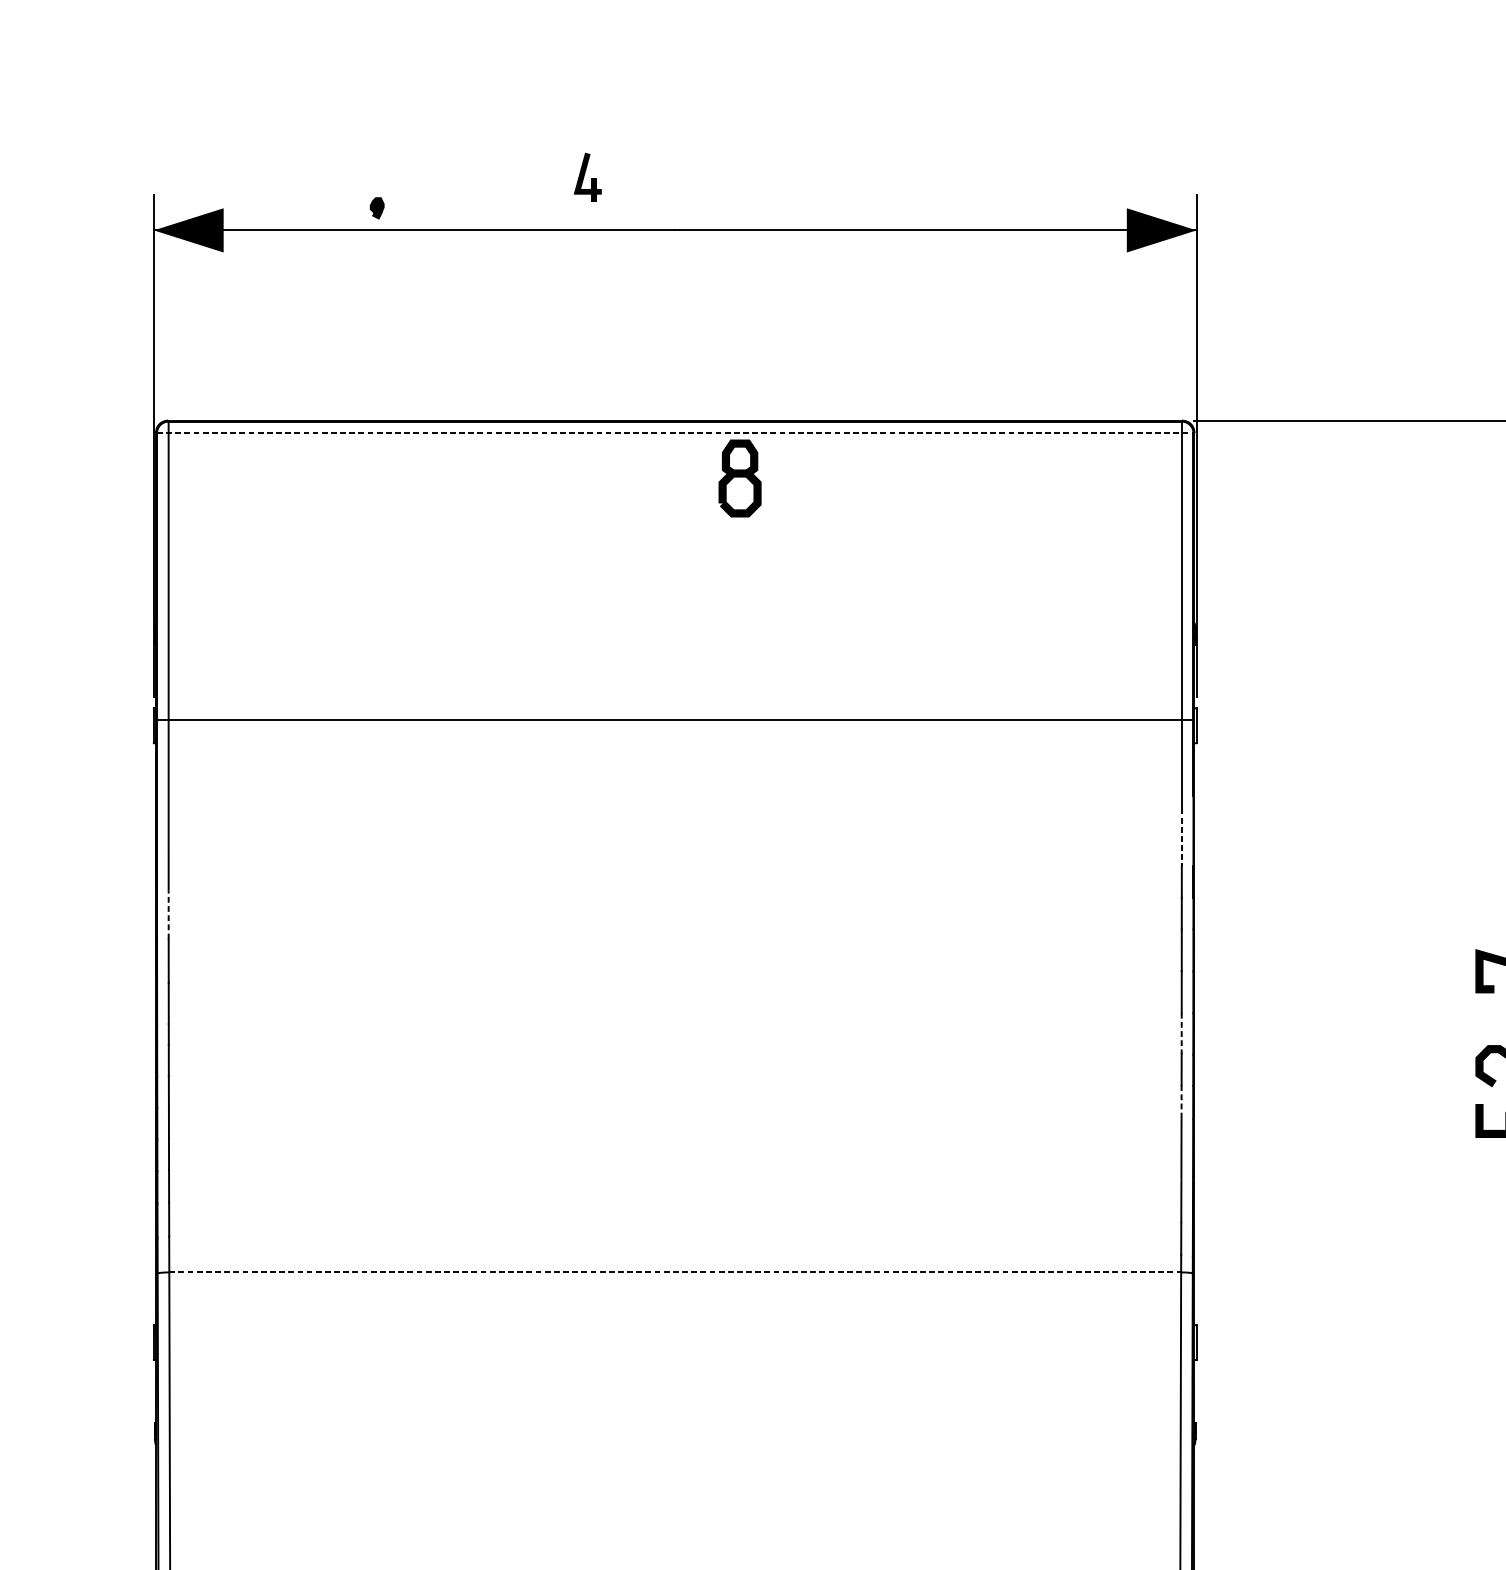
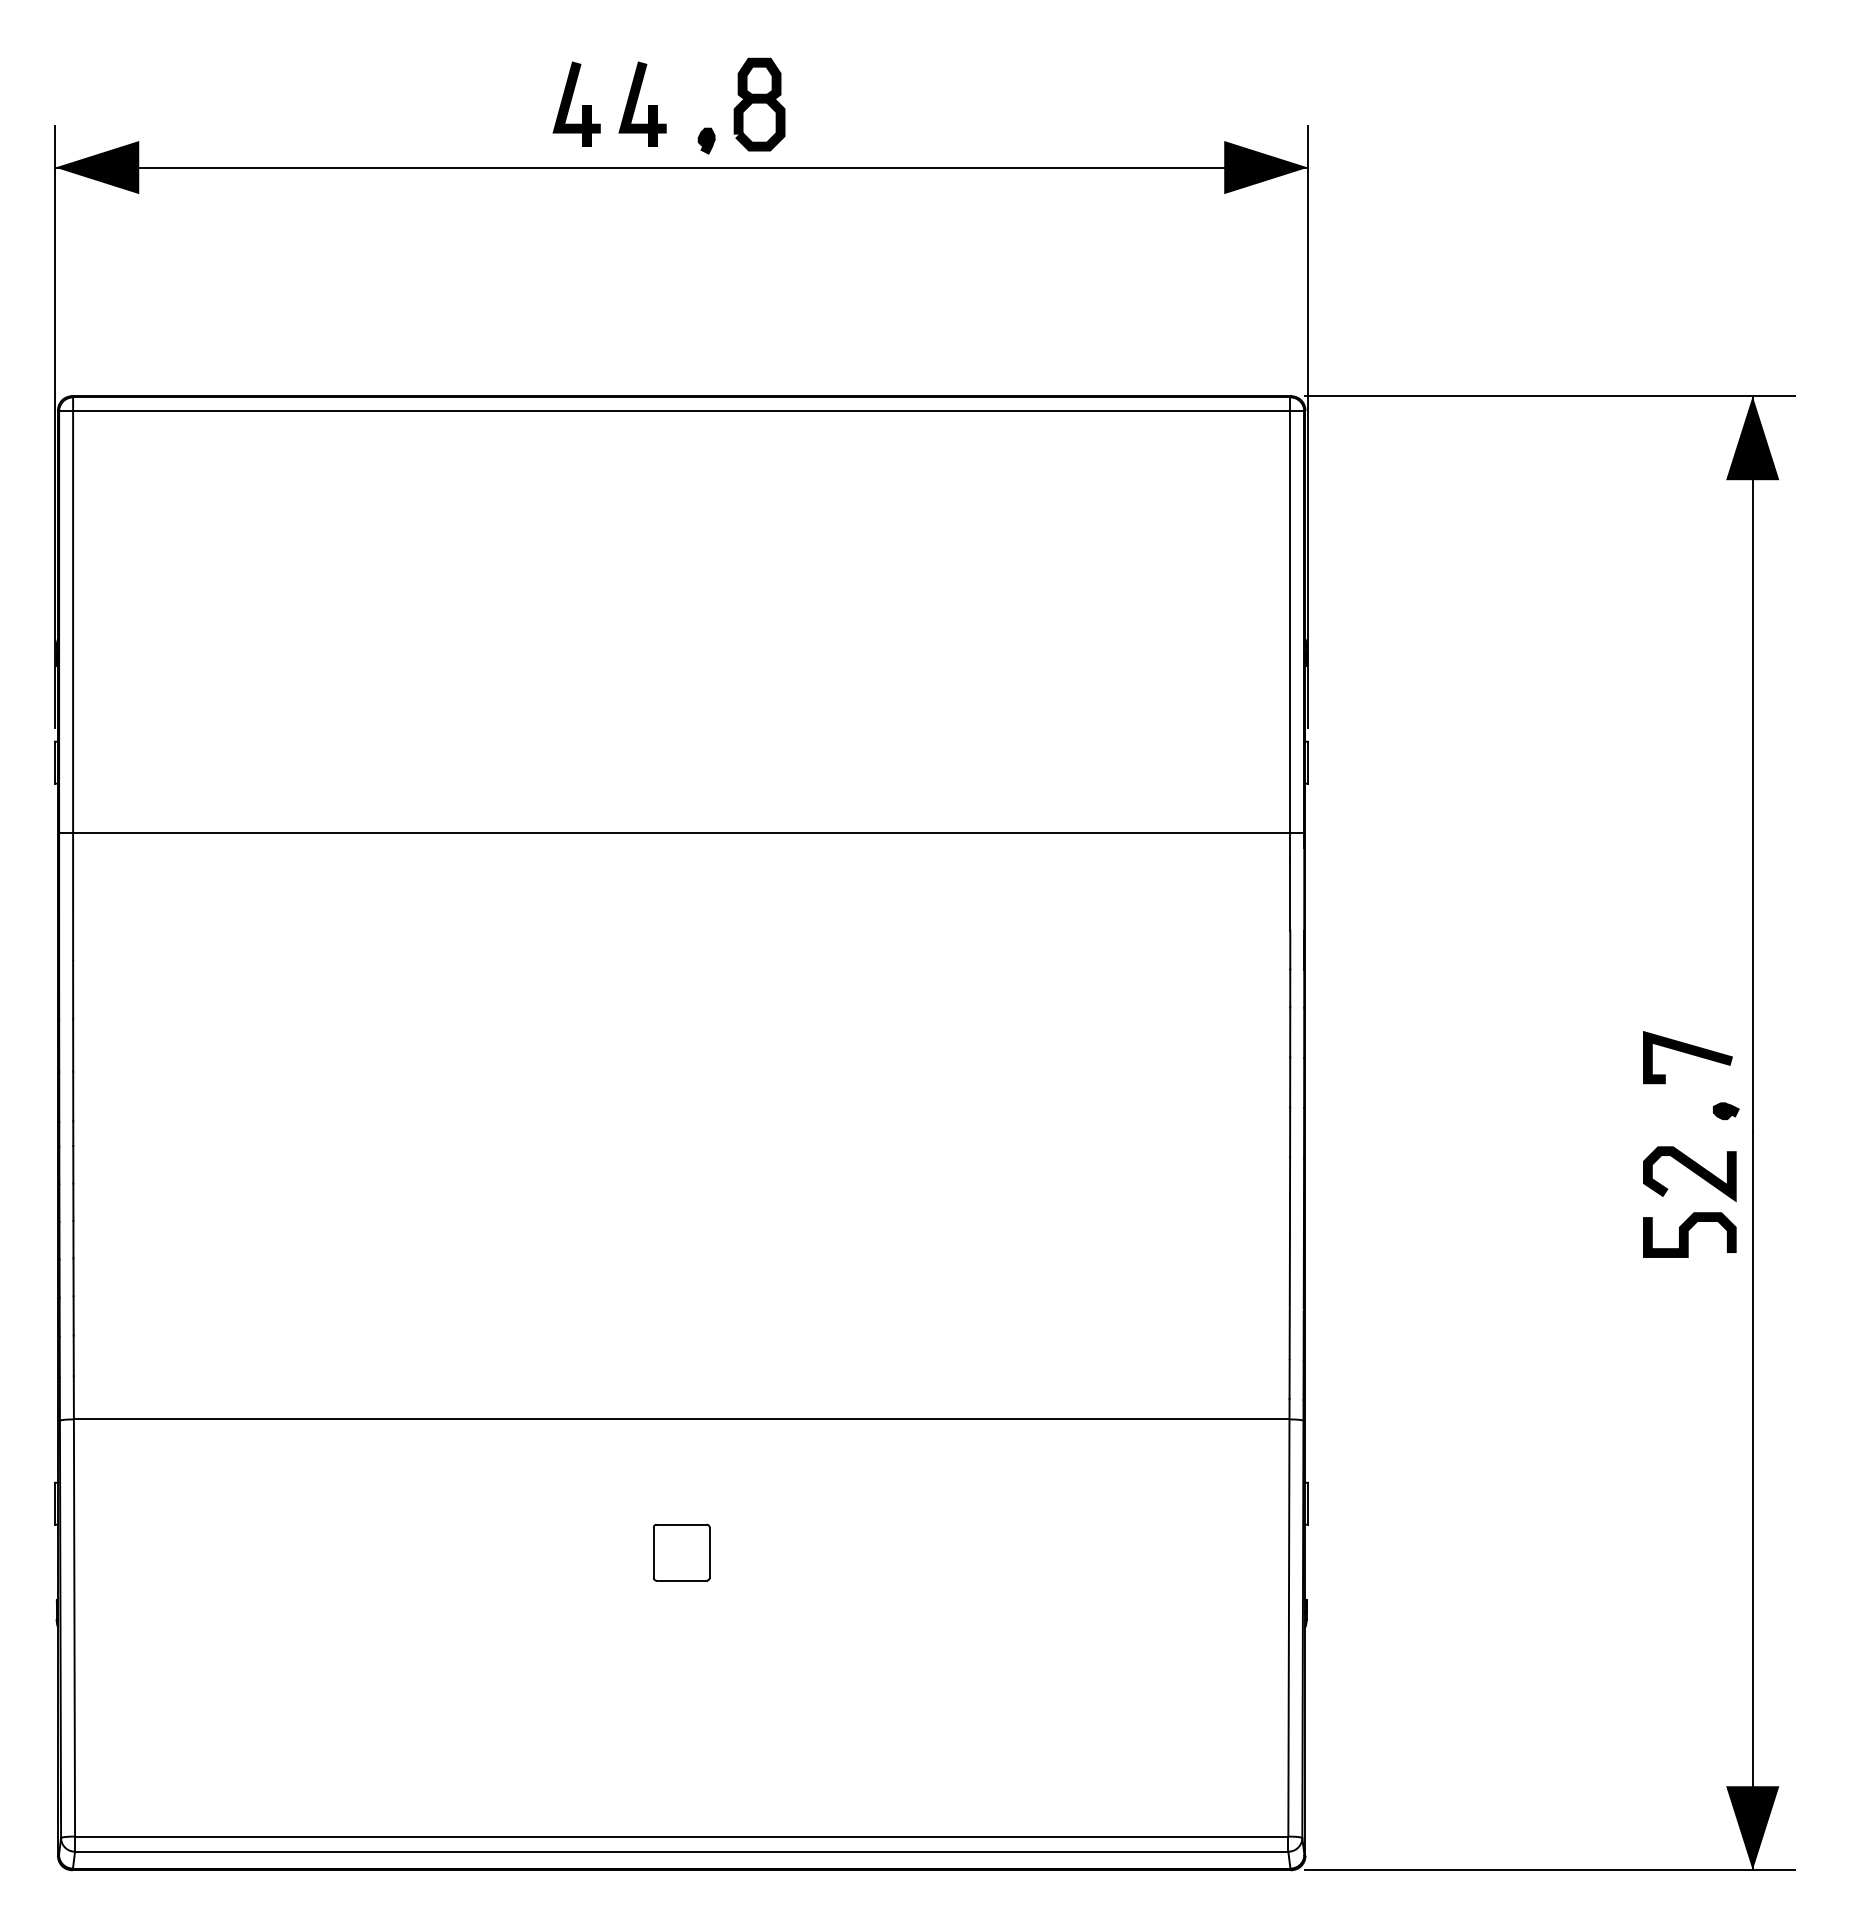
part: (587, 177) -> (576, 103), size x1.43
part: (642, 177) -> (642, 103), added
part: (377, 207) -> (706, 140), moved
line: (675, 433) -> (681, 411), dashed -> solid
part: (739, 478) -> (759, 104), moved
line: (675, 719) -> (681, 832), moved
line: (1182, 837) -> (1290, 896), dashed -> solid
line: (168, 914) -> (73, 989), dashed -> solid
line: (1182, 1033) -> (1290, 1132), dashed -> solid
line: (1181, 1101) -> (1289, 1214), dashed -> solid
line: (675, 1272) -> (681, 1419), dashed -> solid
part: (675, 1383) -> (681, 1552), added

